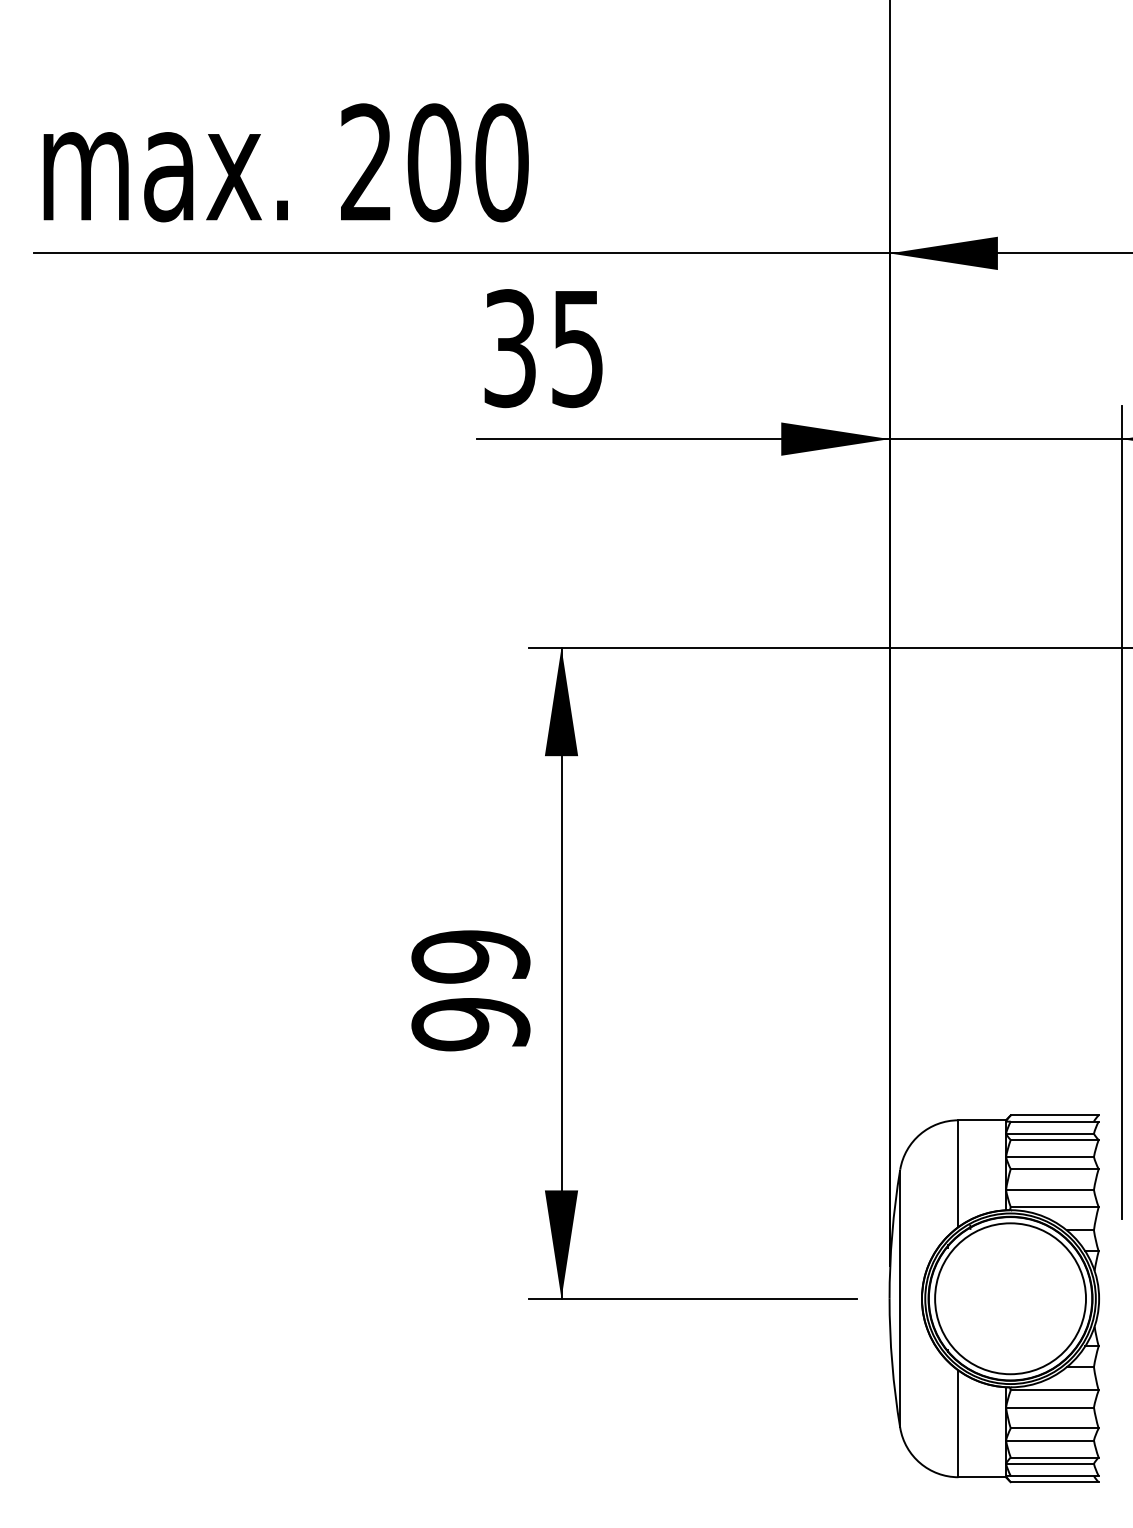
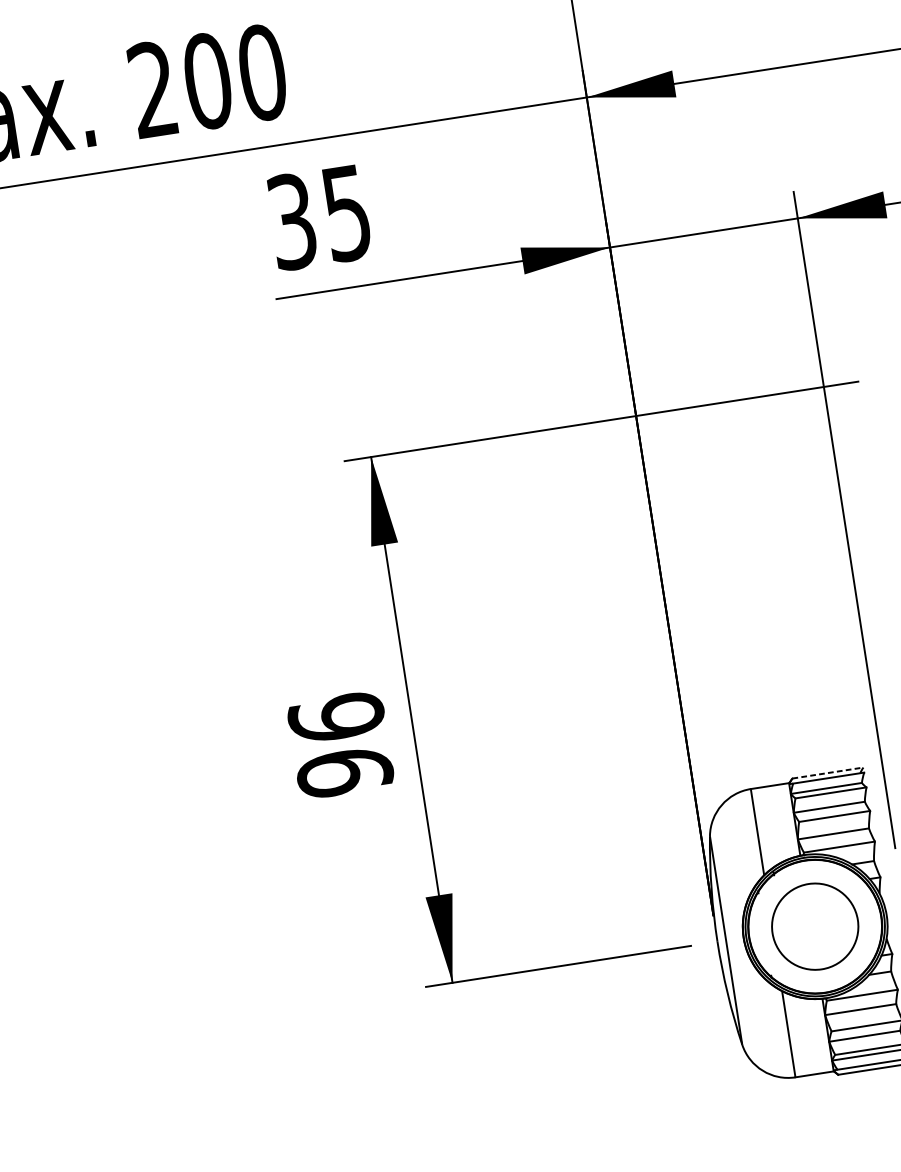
text: (470, 956) -> (336, 717), 99 -> 96
line: (1054, 1115) -> (827, 773), solid -> dashed
circle: (1010, 1298) -> (815, 926), size x0.7

